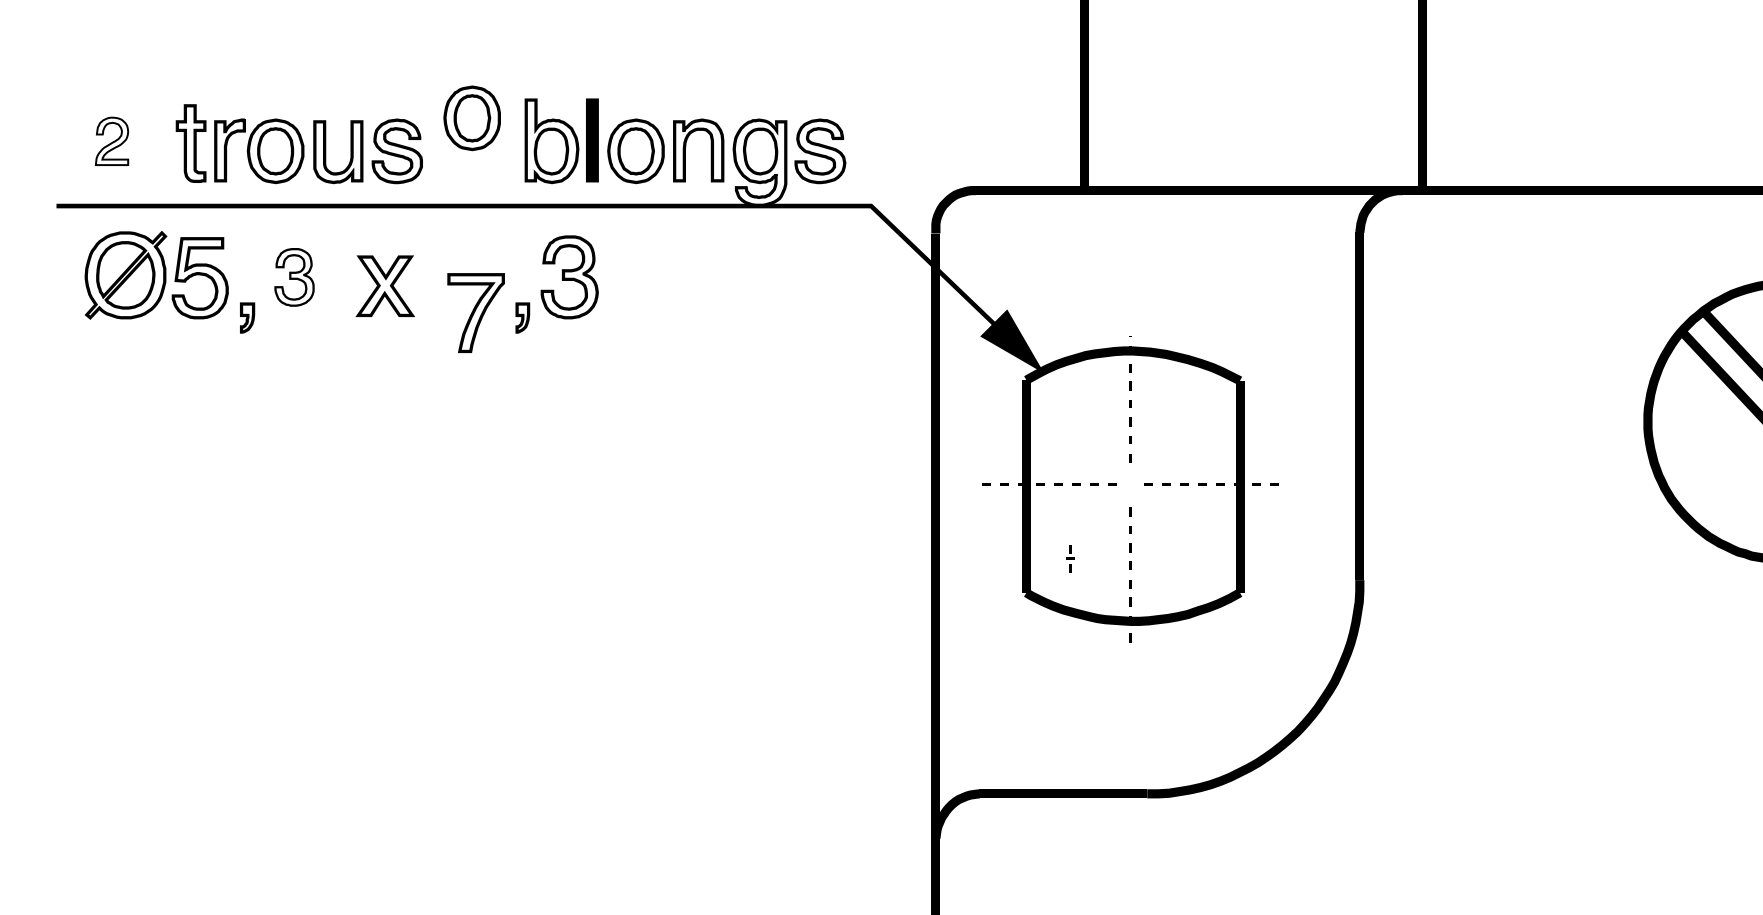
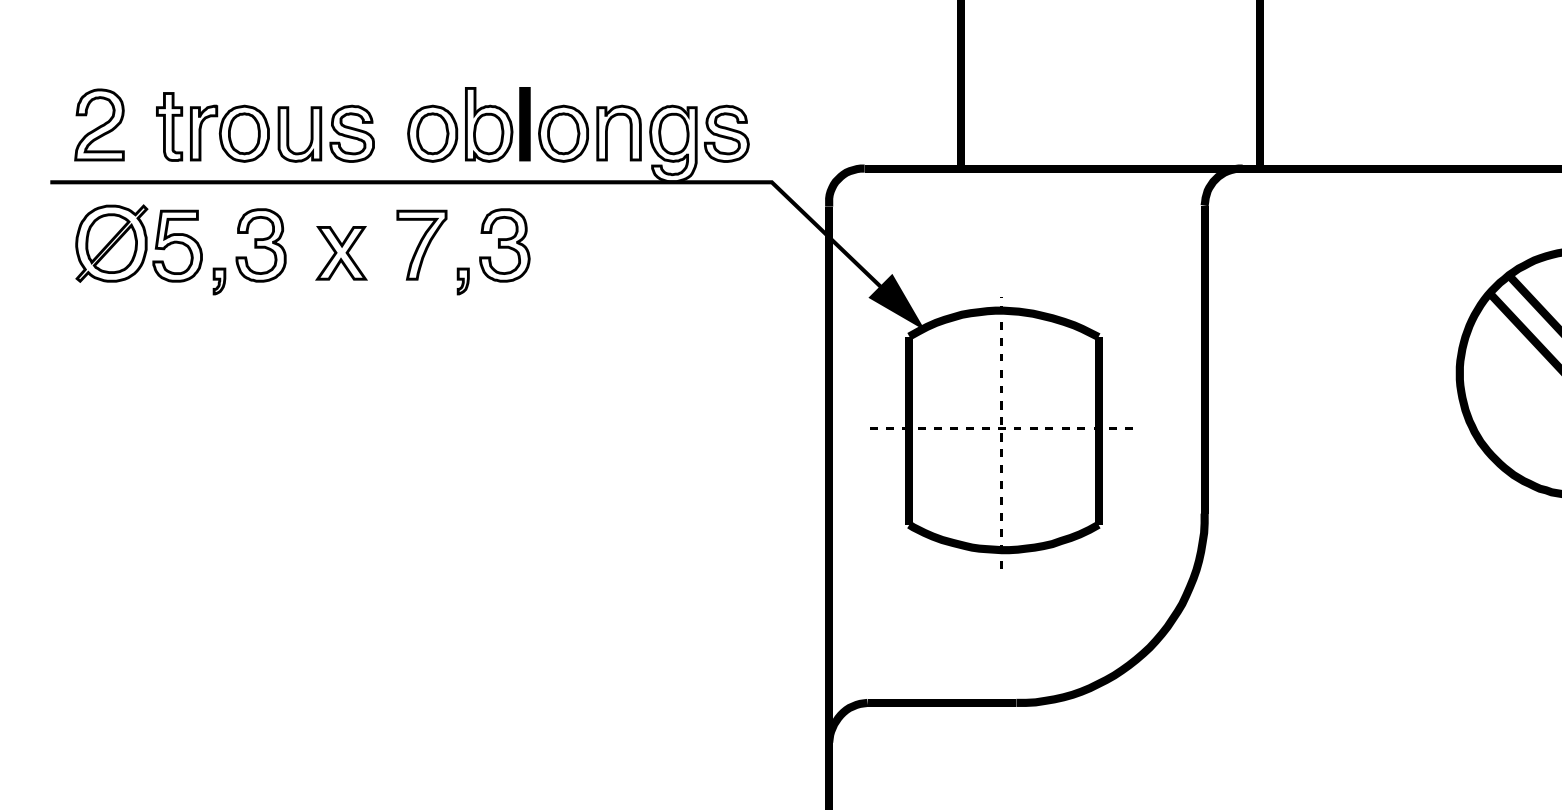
part: (471, 118) -> (432, 133), moved
part: (111, 141) -> (99, 125), size x1.67
part: (294, 277) -> (261, 245), size x1.43
part: (475, 312) -> (421, 244), moved
part: (1070, 558) -> (1001, 428), moved

